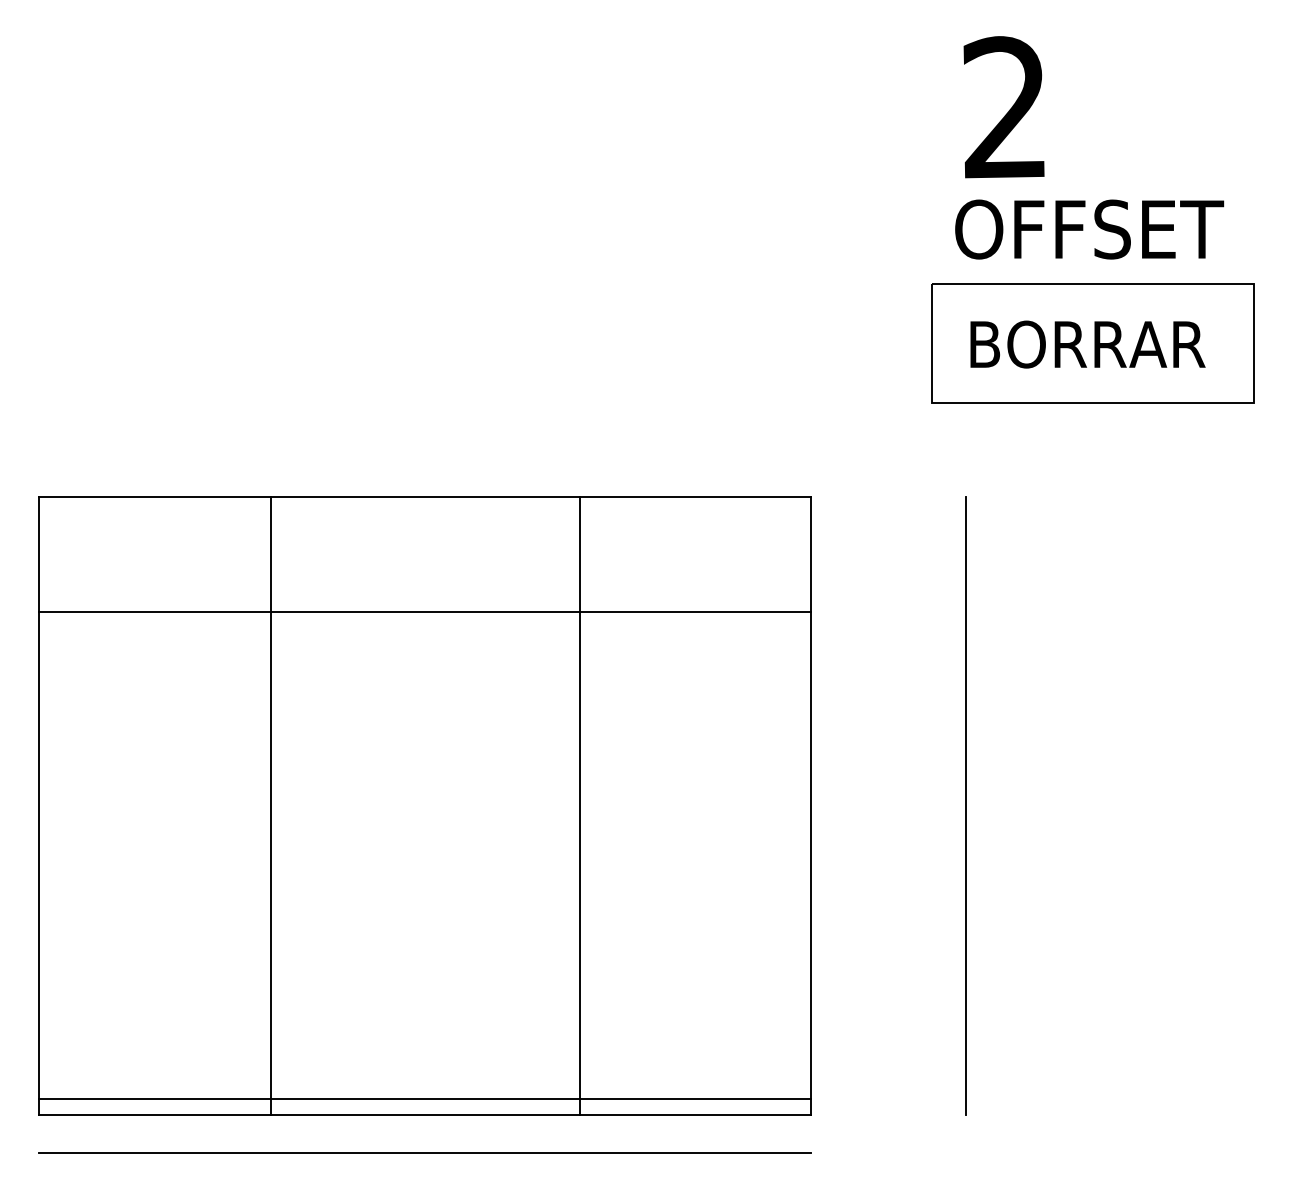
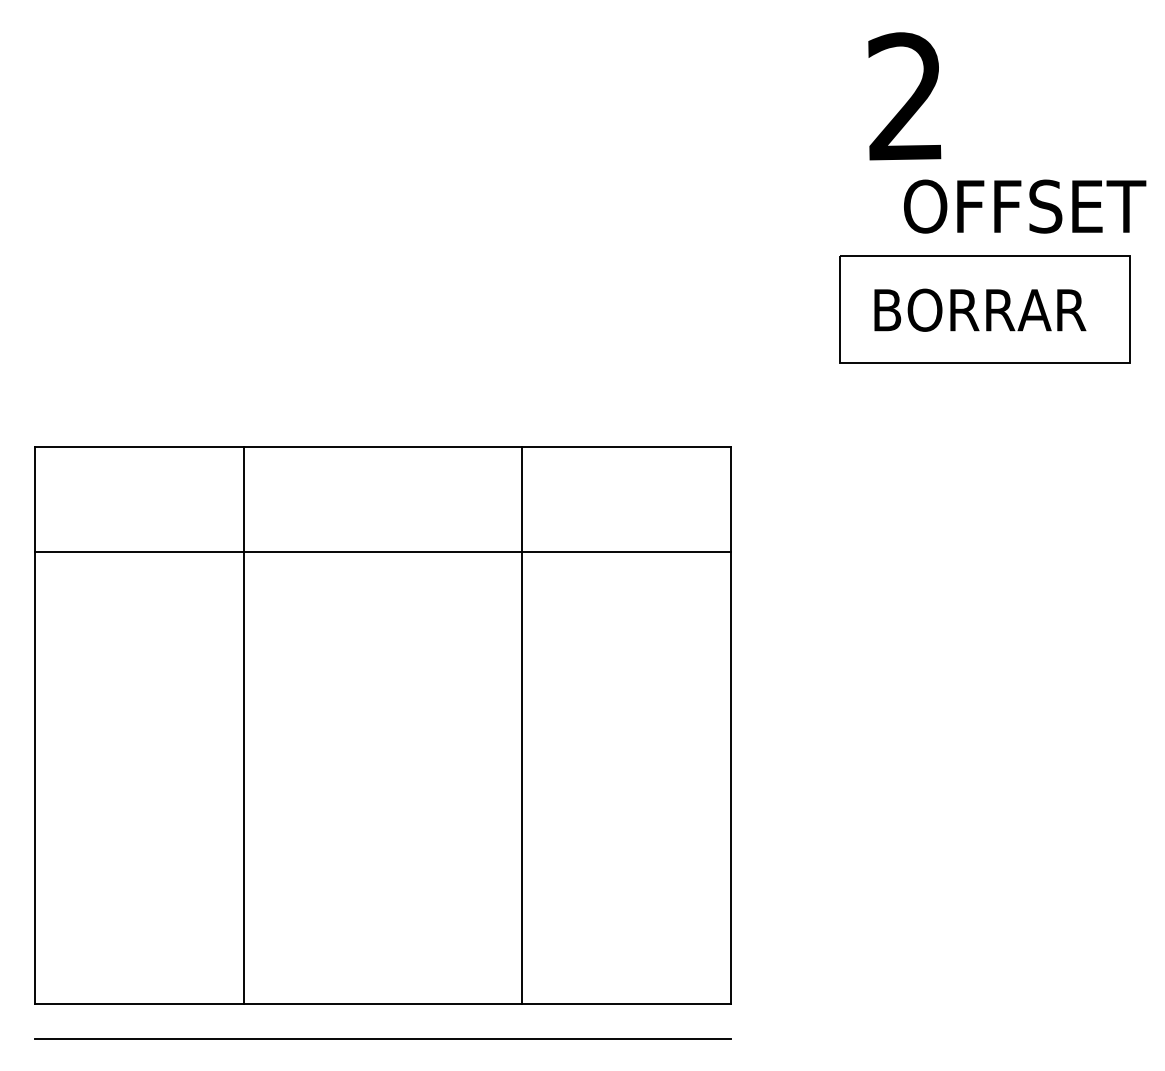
text: (1089, 229) -> (1024, 206), moved
line: (965, 805) -> (869, 725), removed
line: (424, 1099) -> (382, 990), removed

